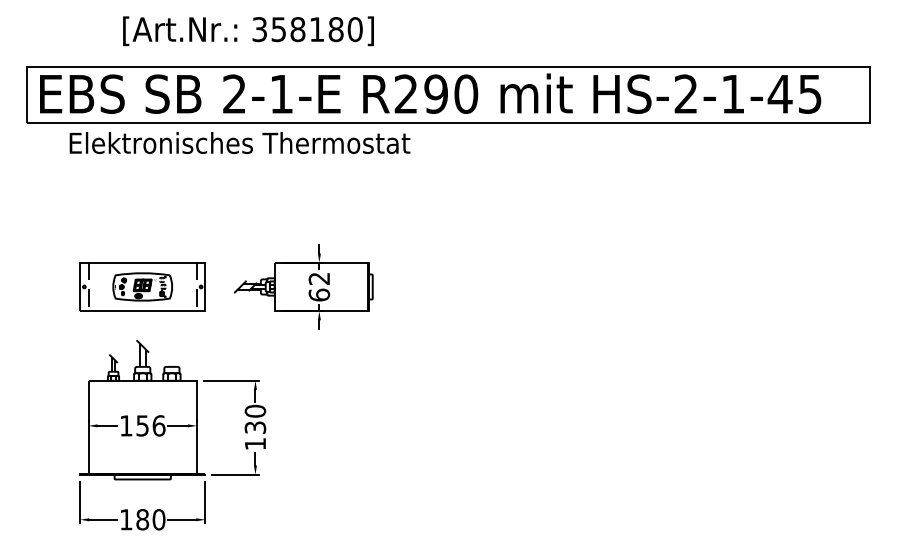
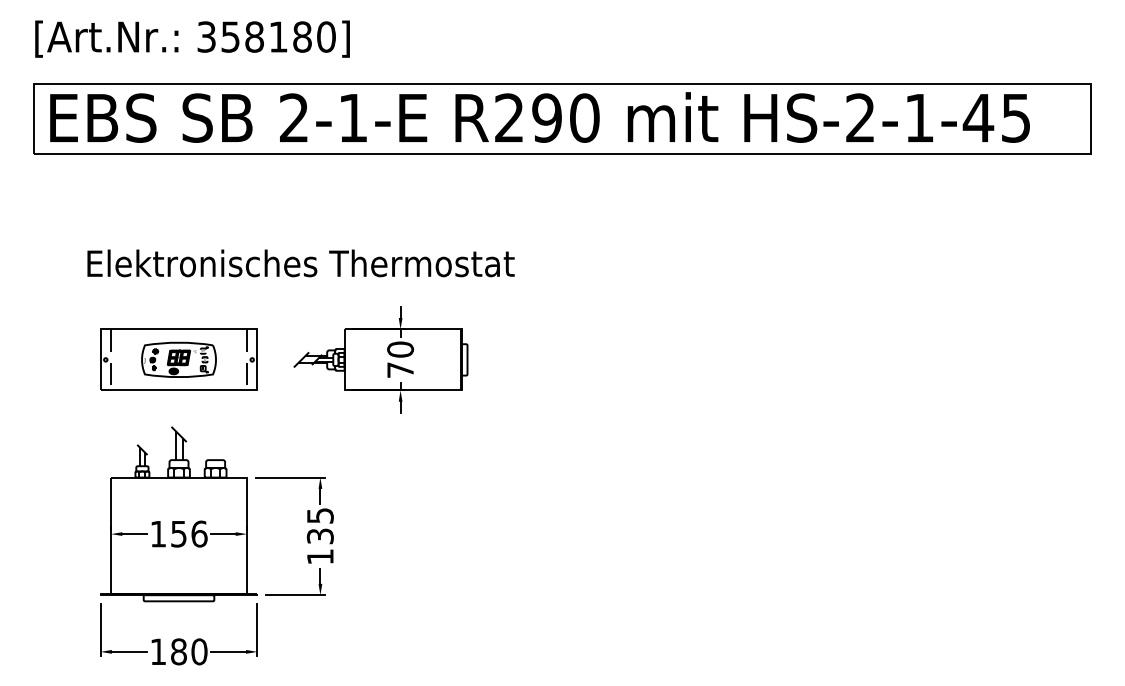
text: (248, 31) -> (192, 39), moved
text: (239, 142) -> (300, 262), moved
text: (319, 286) -> (400, 359), 62 -> 70
text: (255, 410) -> (320, 514), 130 -> 135

